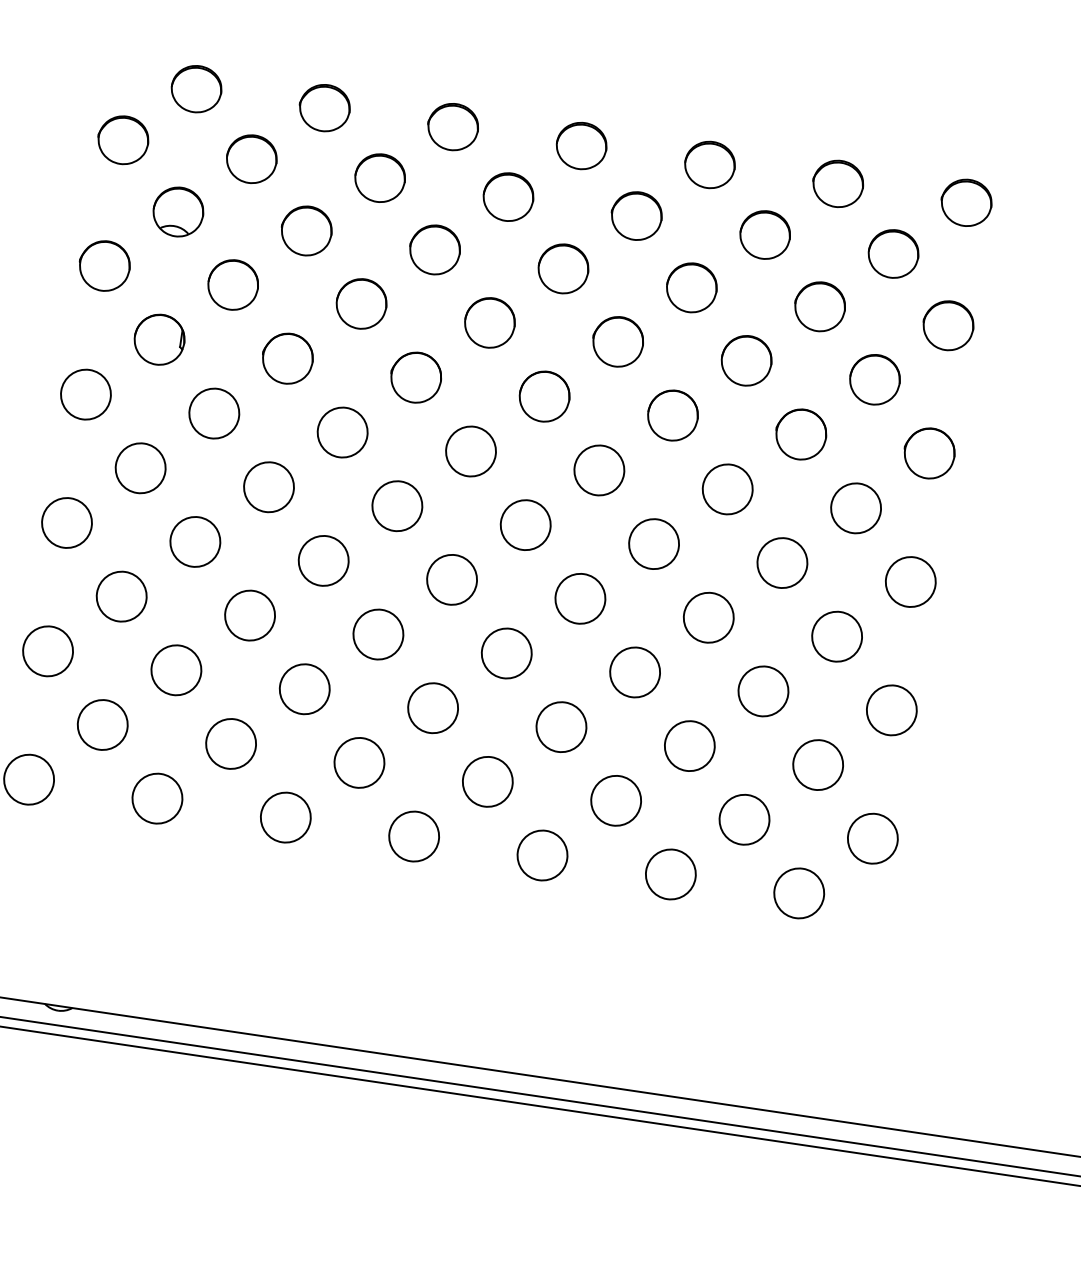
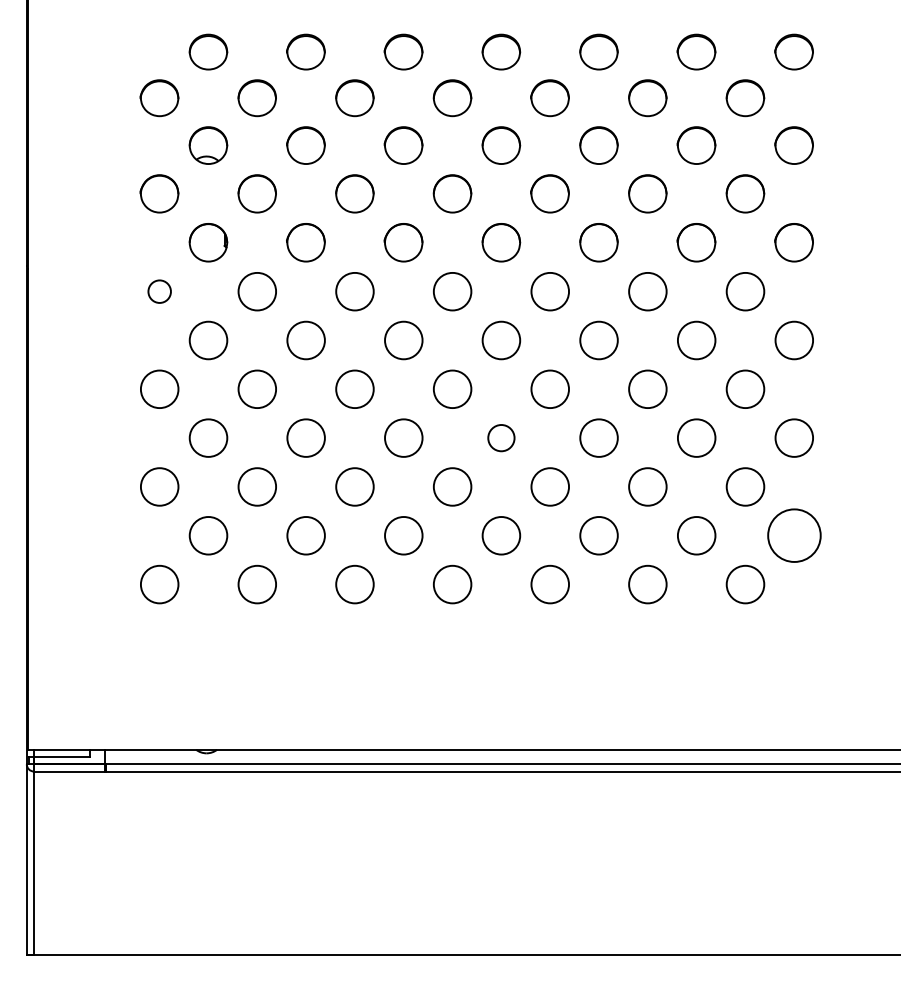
circle: (85, 394) -> (159, 291), size x0.6
circle: (507, 652) -> (501, 437), size x0.7
circle: (871, 838) -> (793, 535), size x1.4

